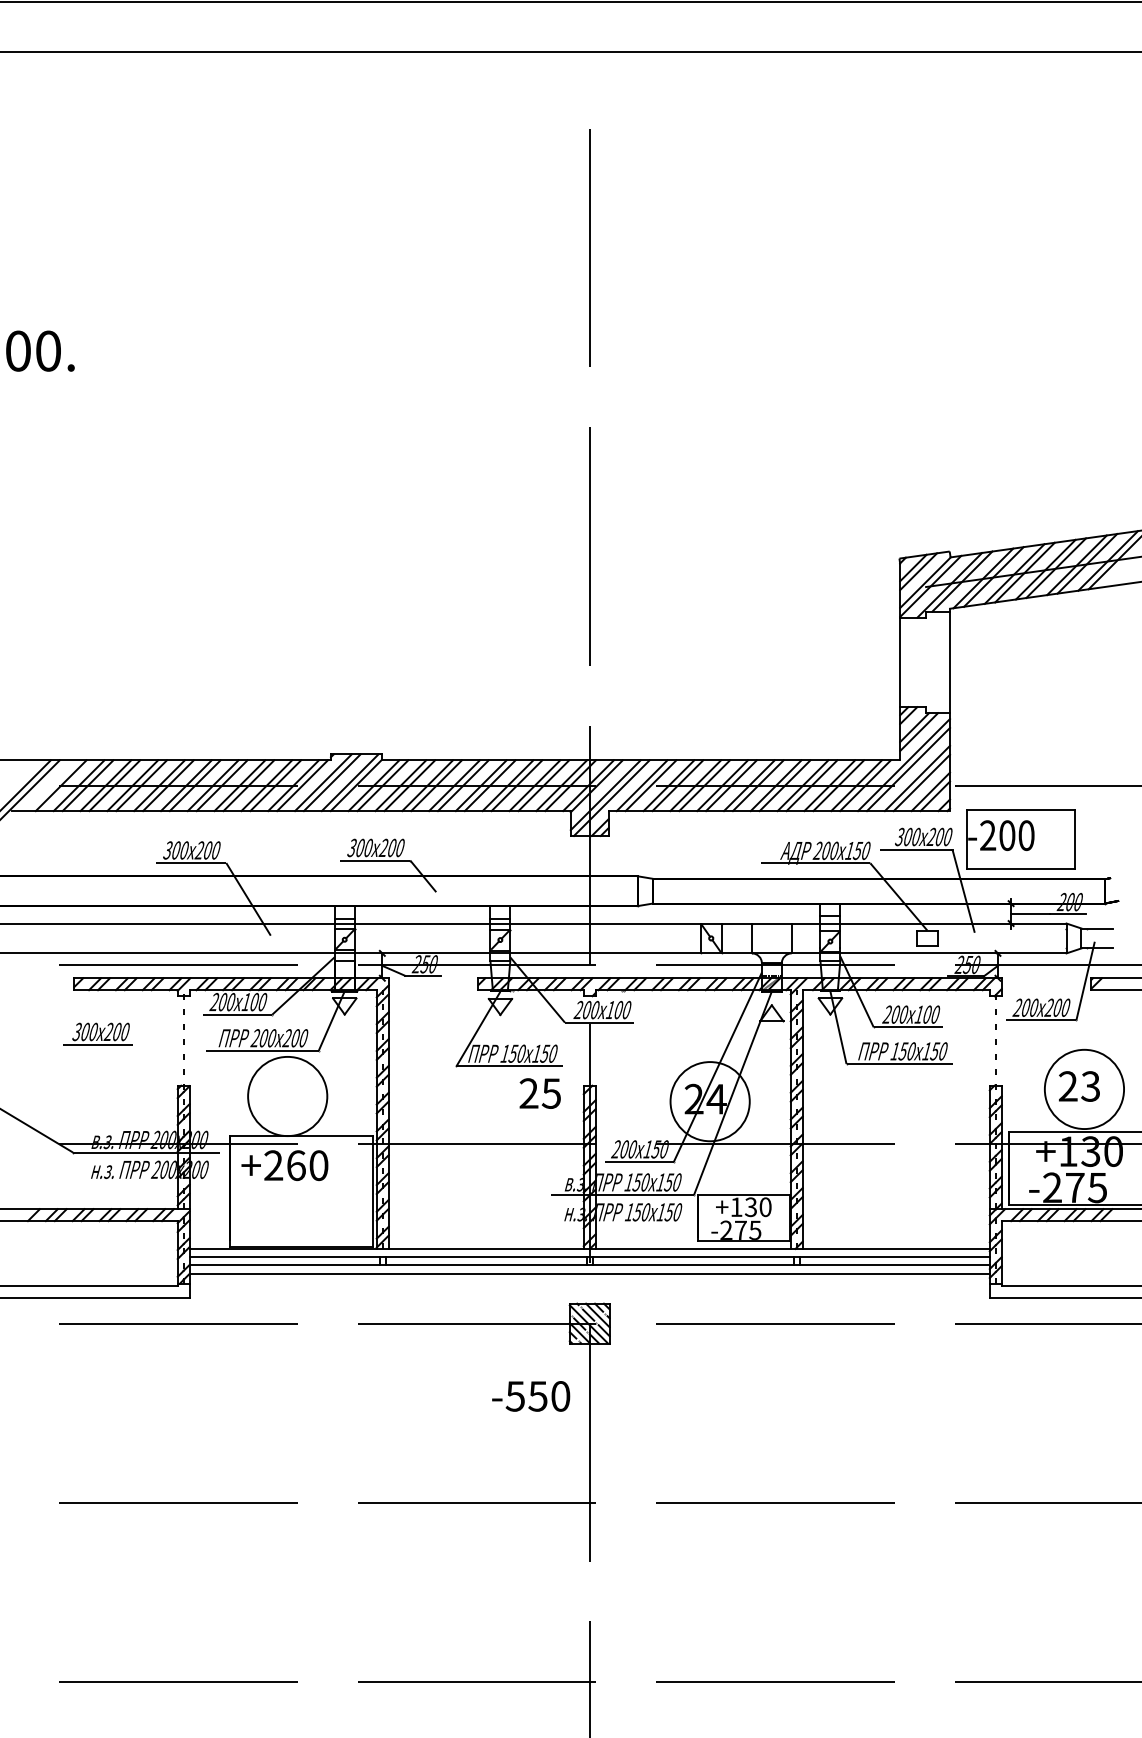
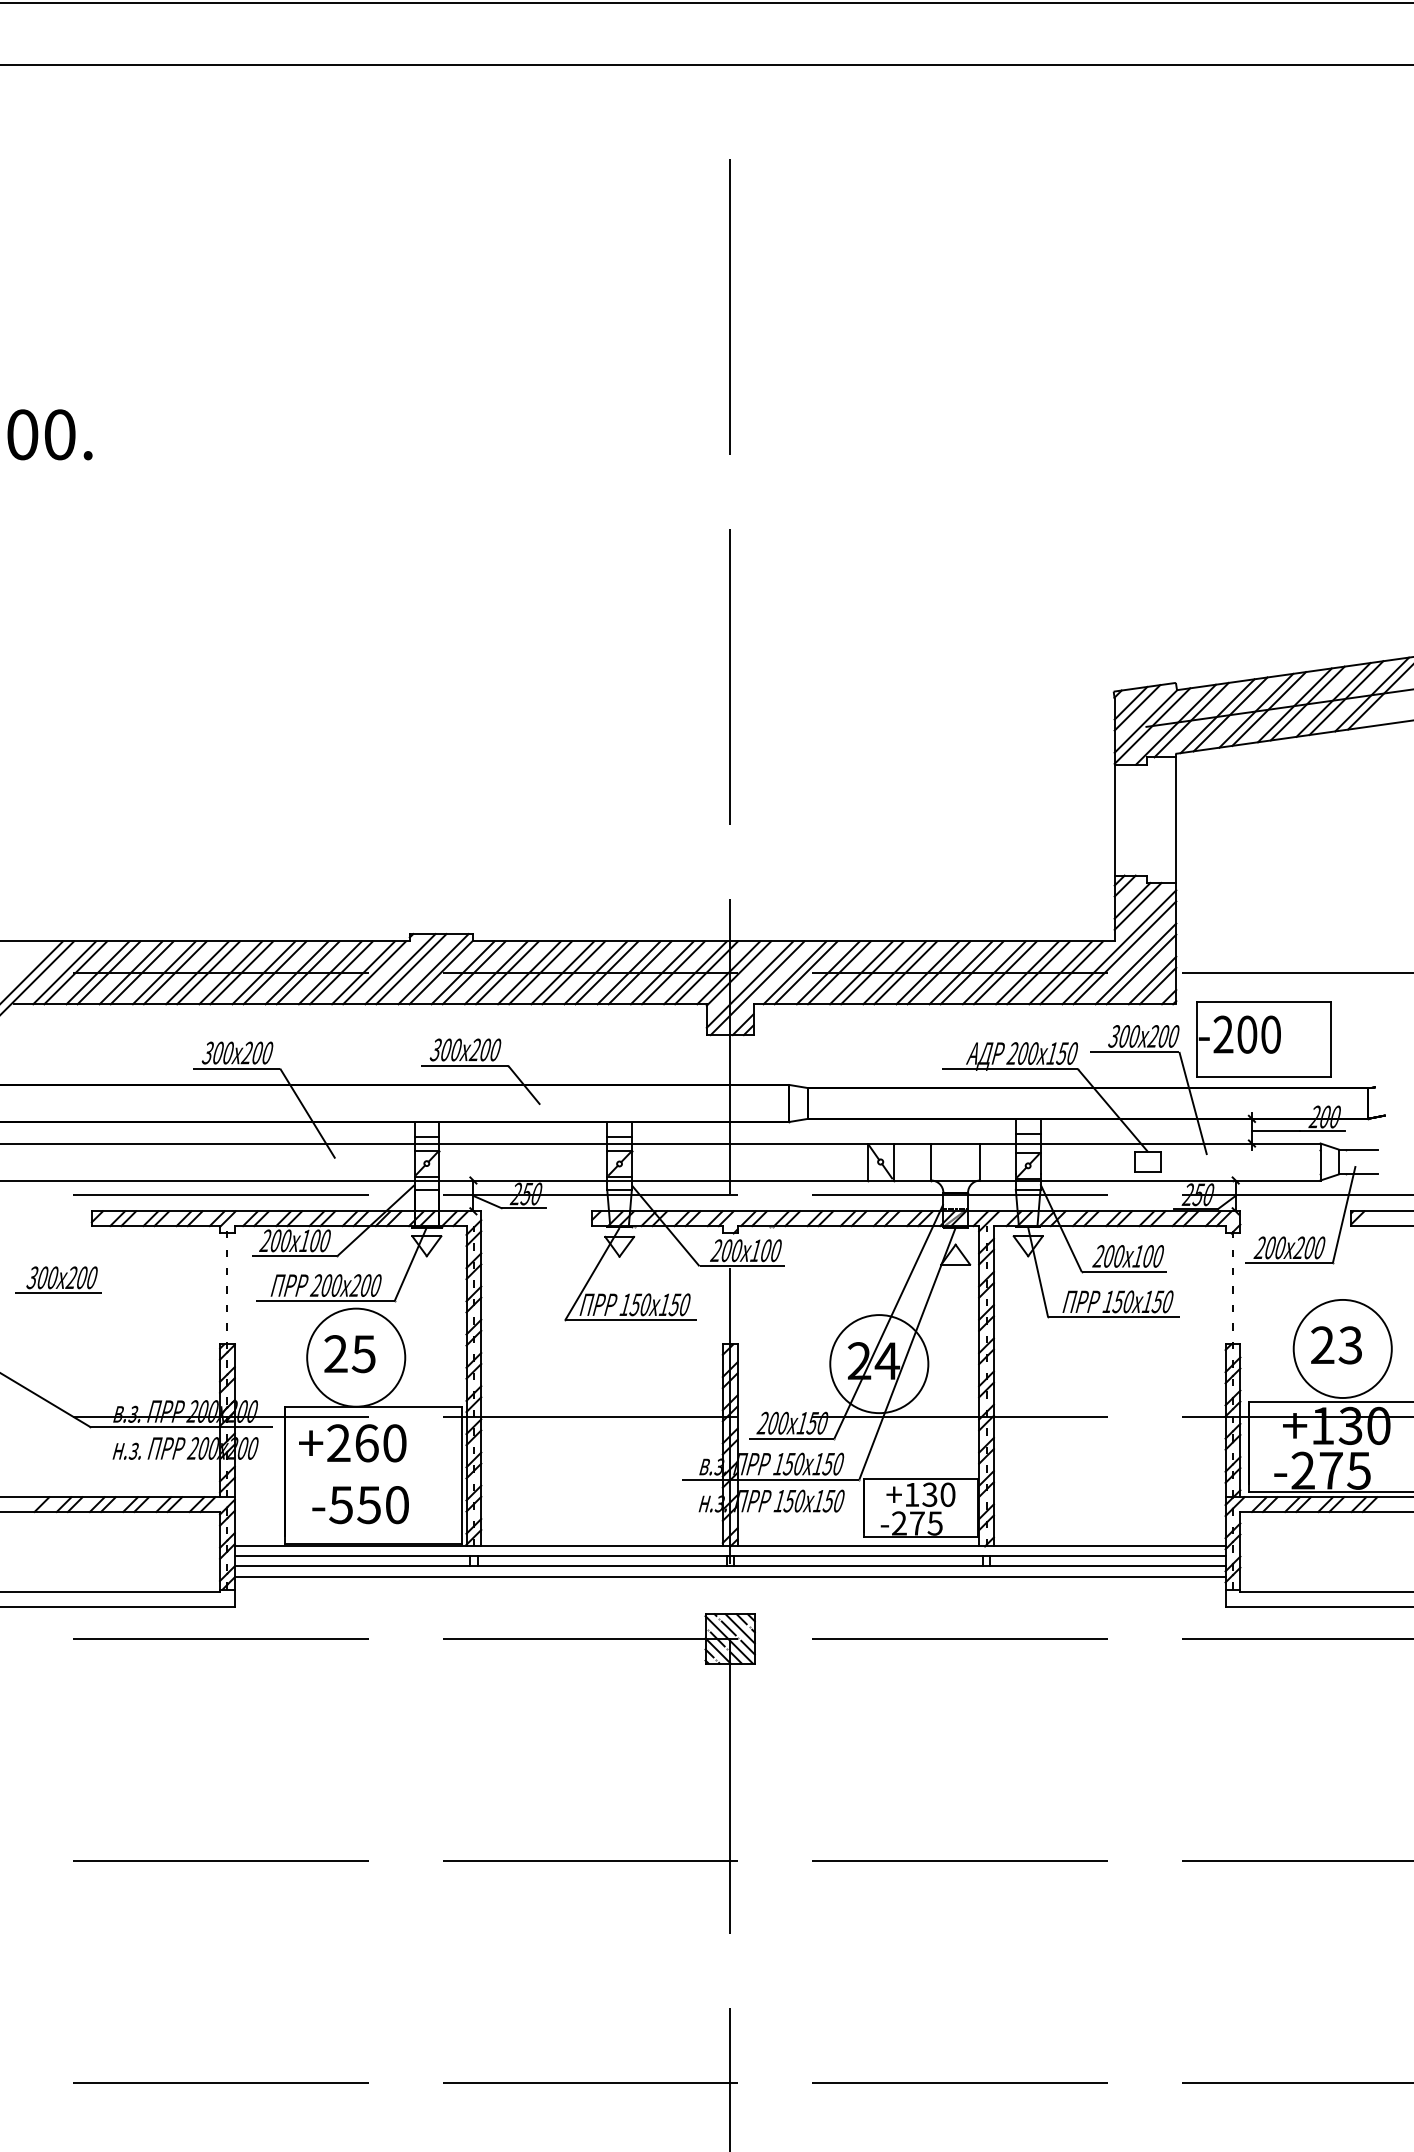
line: (52, 785) -> (64, 972), added
part: (98, 1033) -> (58, 1279), moved
text: (539, 1093) -> (349, 1354), moved
text: (531, 1396) -> (360, 1505), moved

